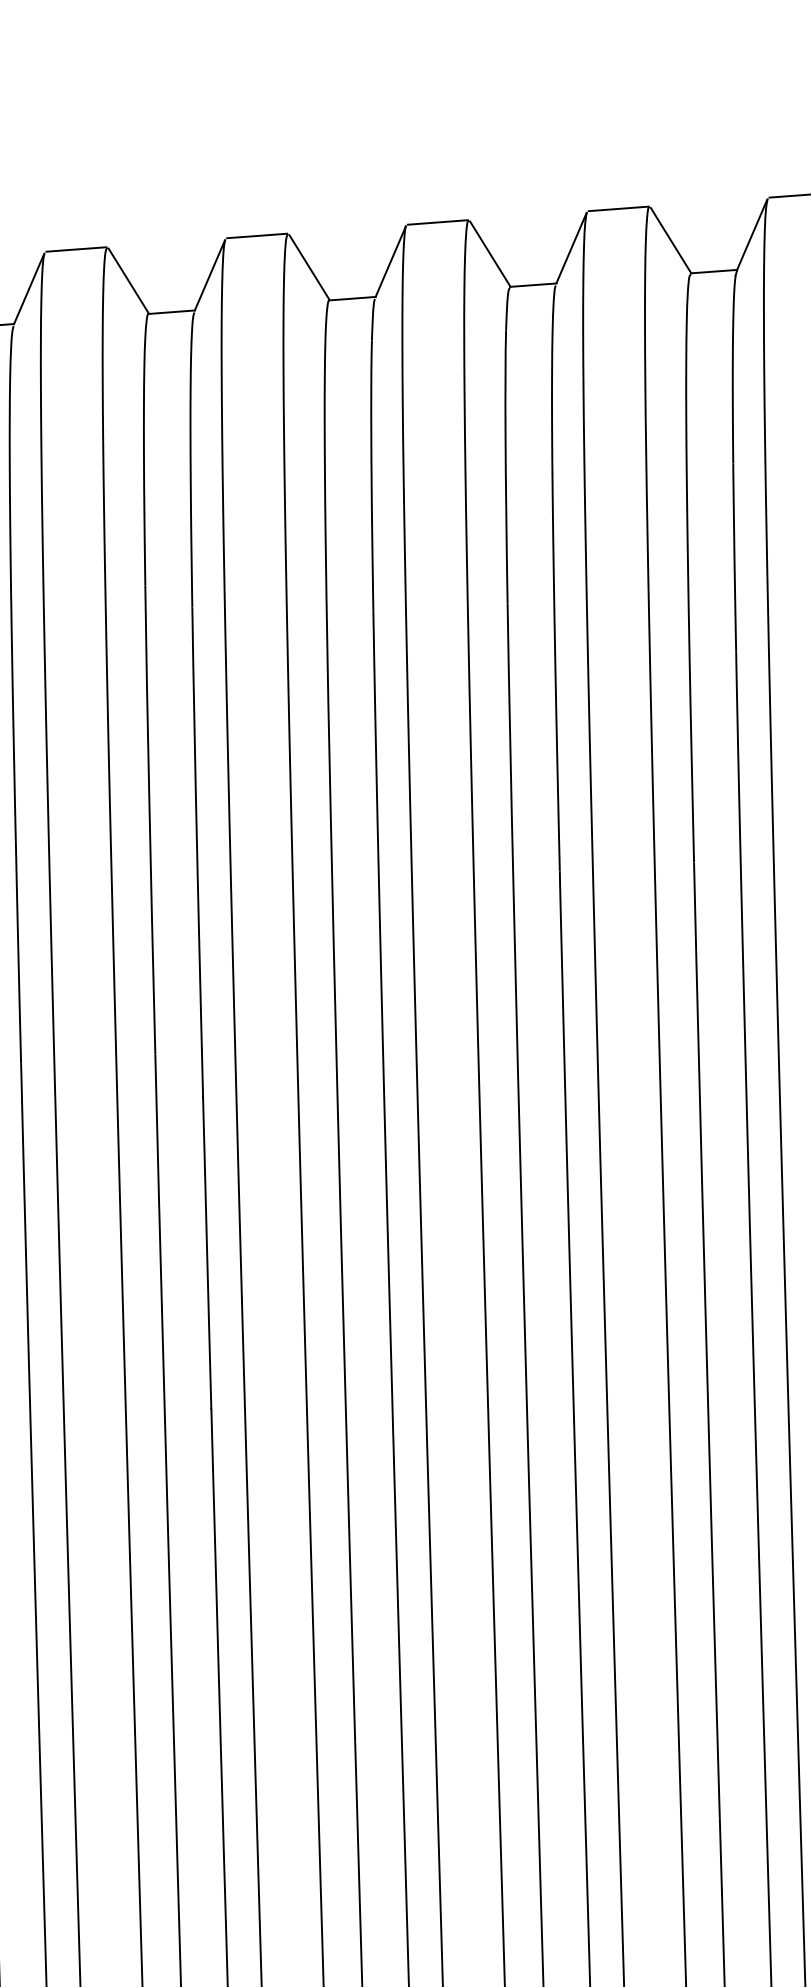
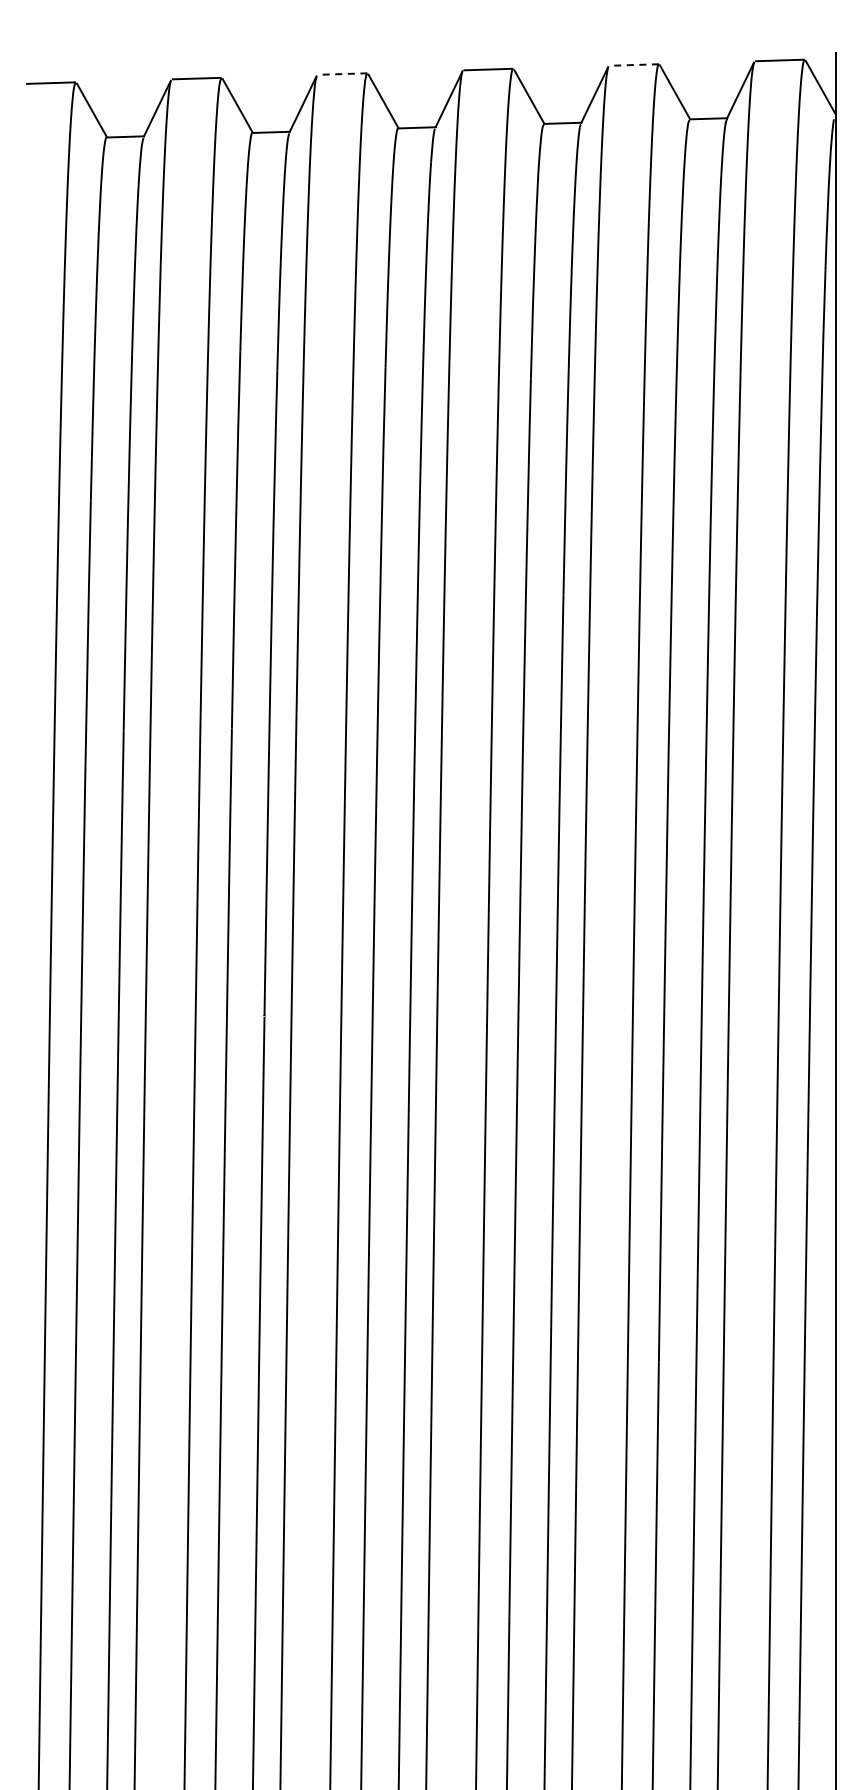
line: (619, 209) -> (634, 65), solid -> dashed
line: (257, 236) -> (342, 74), solid -> dashed

